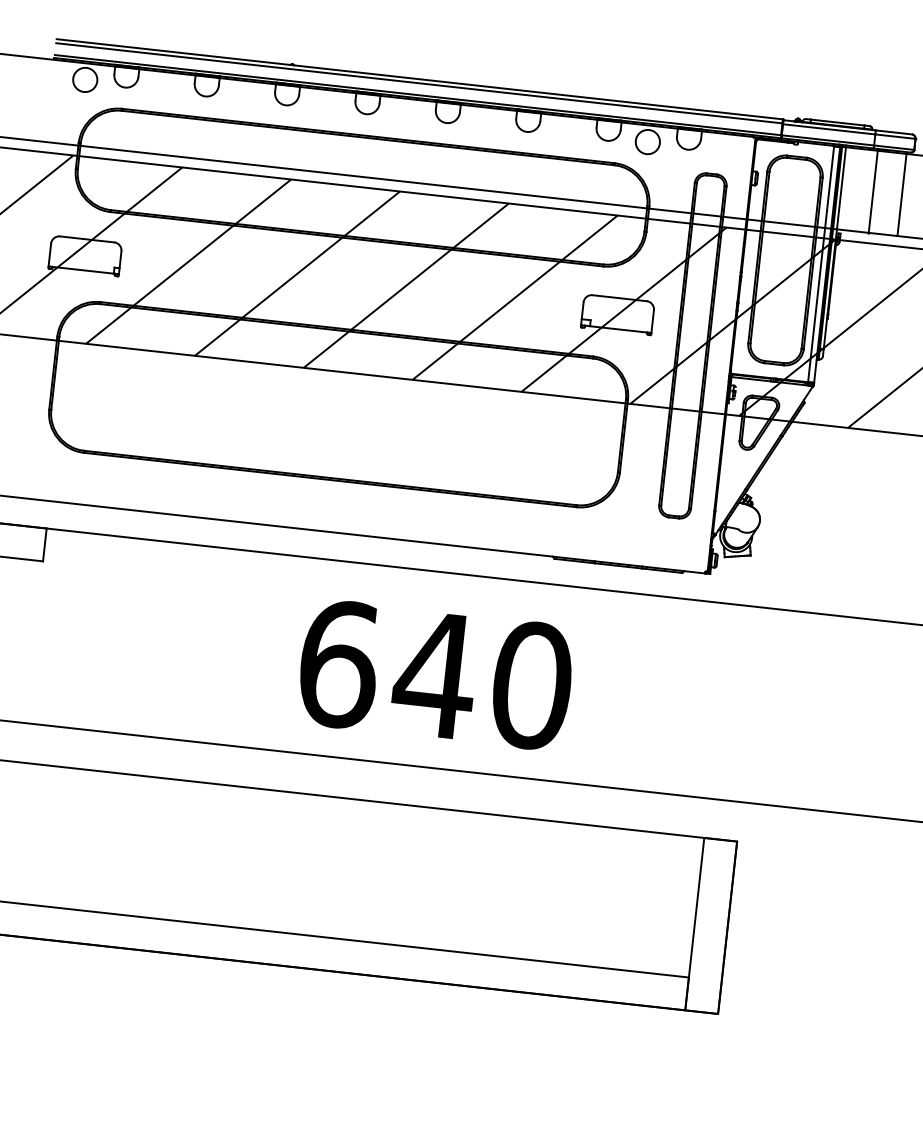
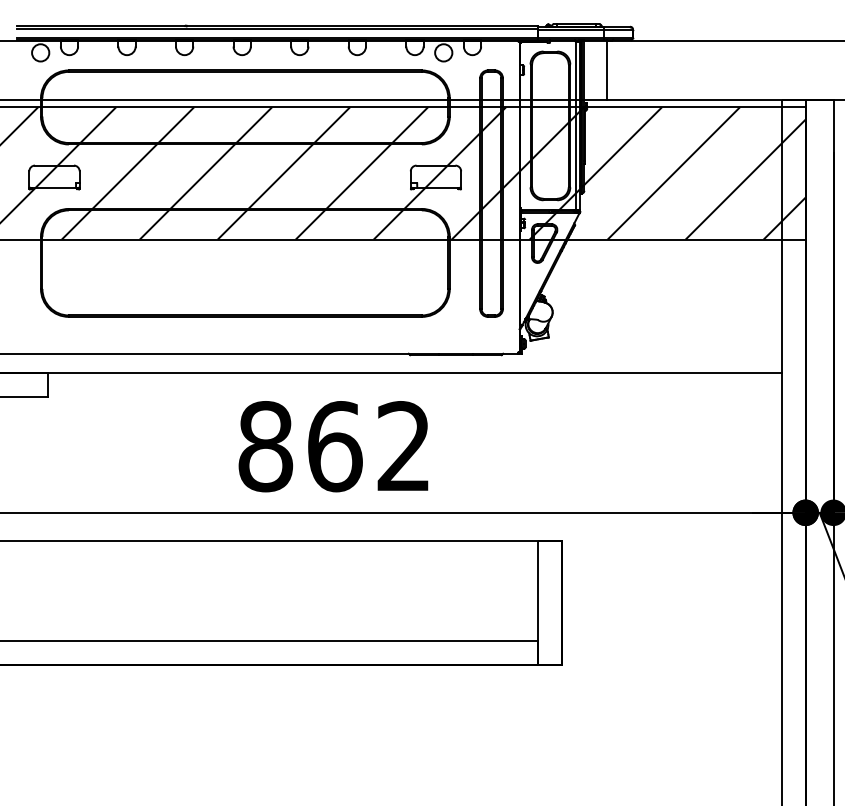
line: (901, 194) -> (627, 70), removed
text: (434, 674) -> (334, 446), 640 -> 862

